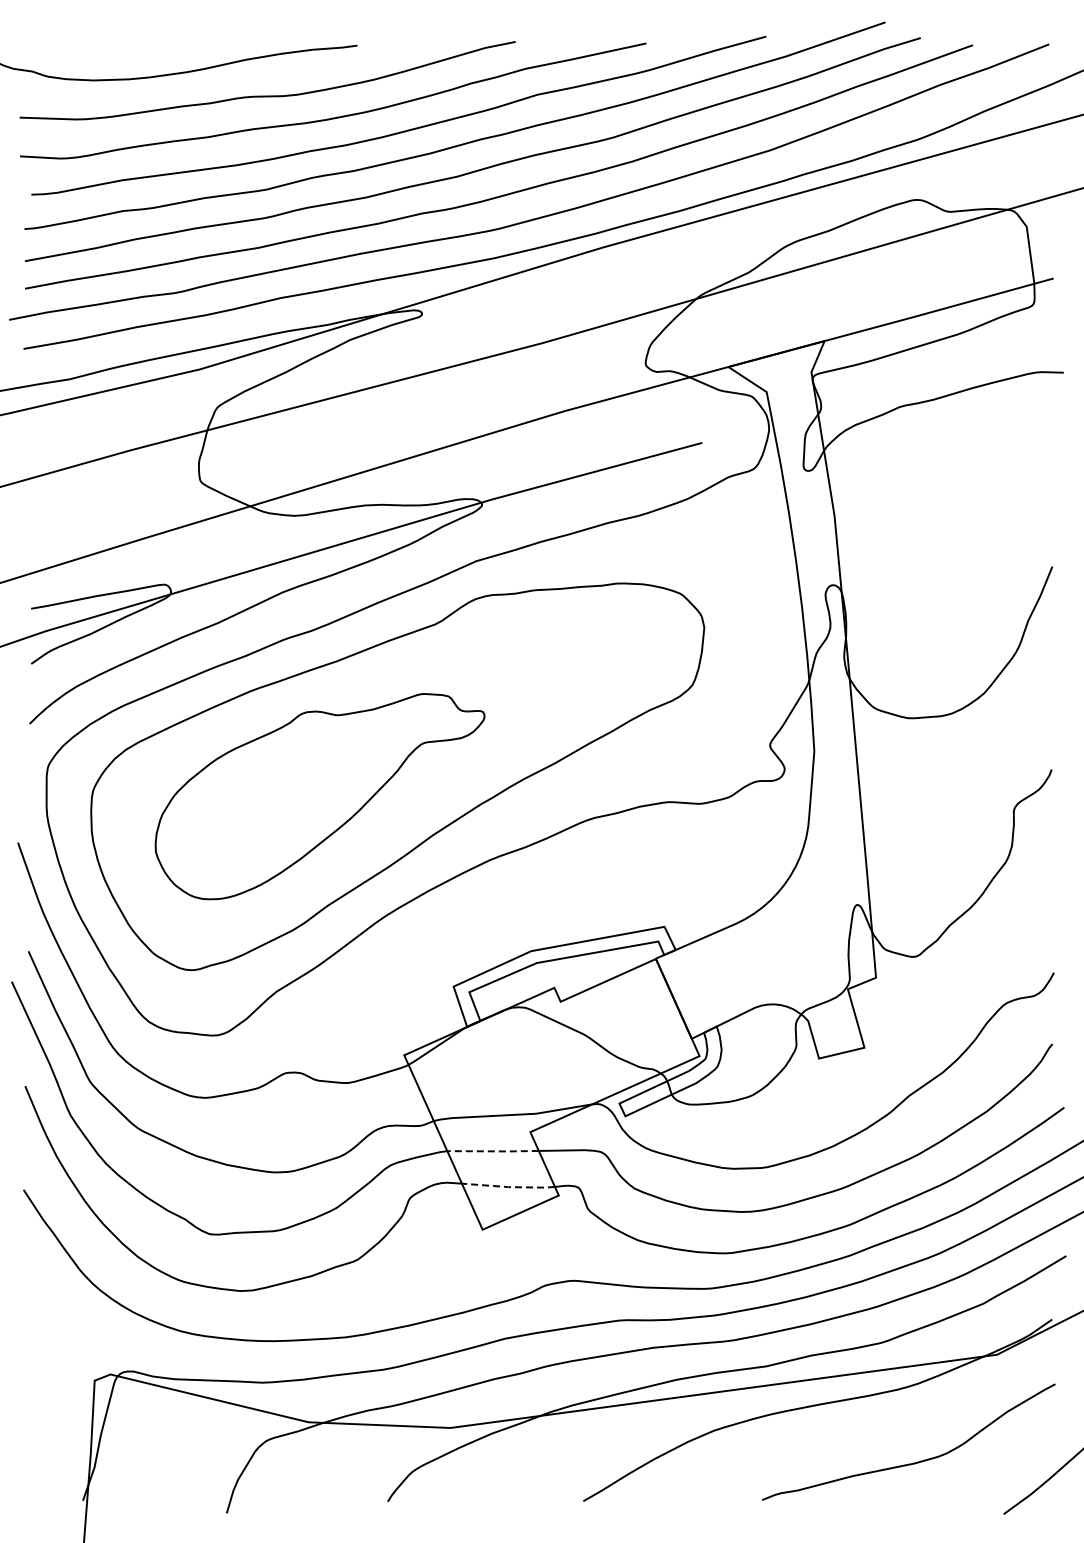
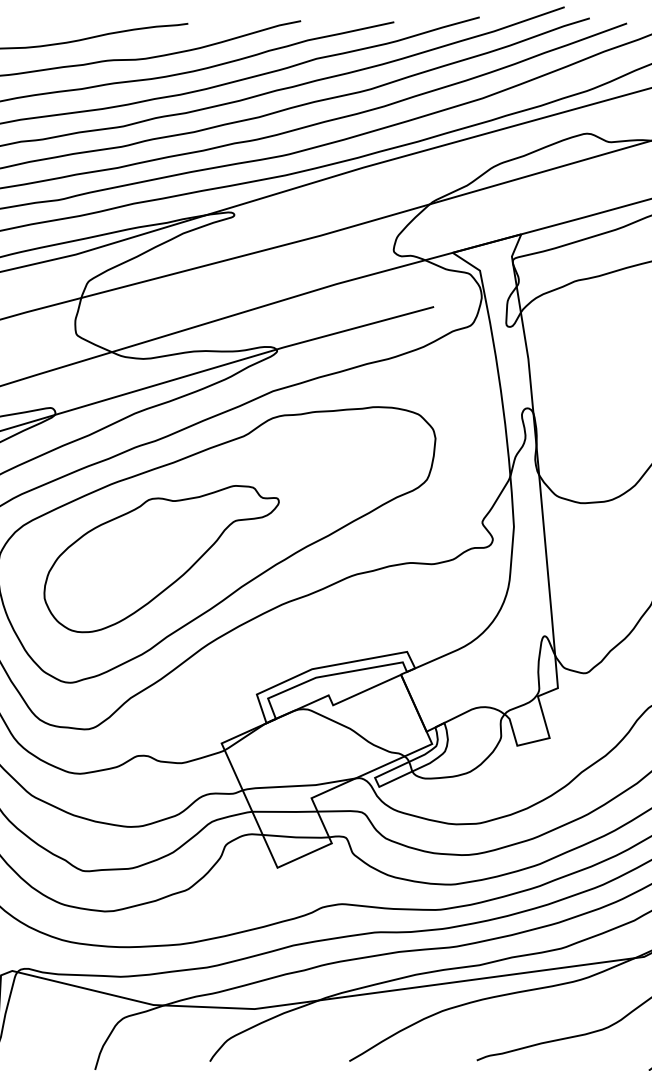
line: (493, 1151) -> (285, 812), dashed -> solid
line: (508, 1187) -> (295, 837), dashed -> solid

